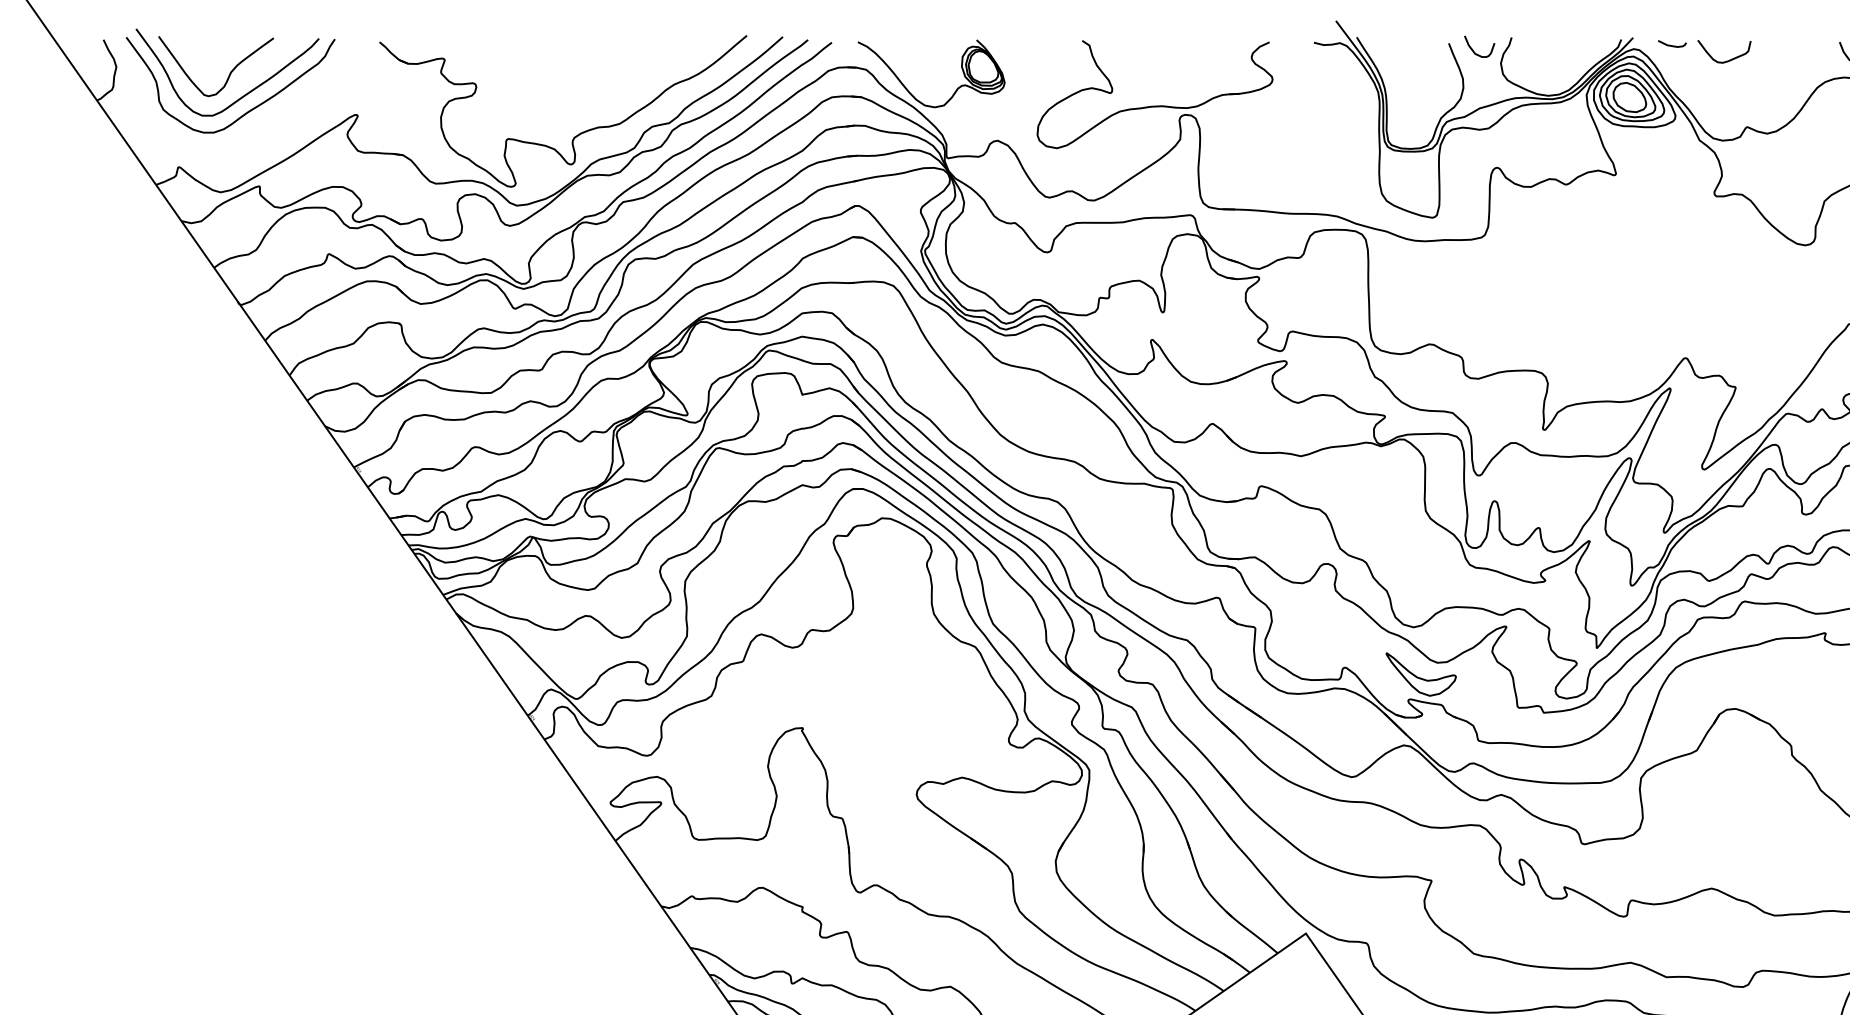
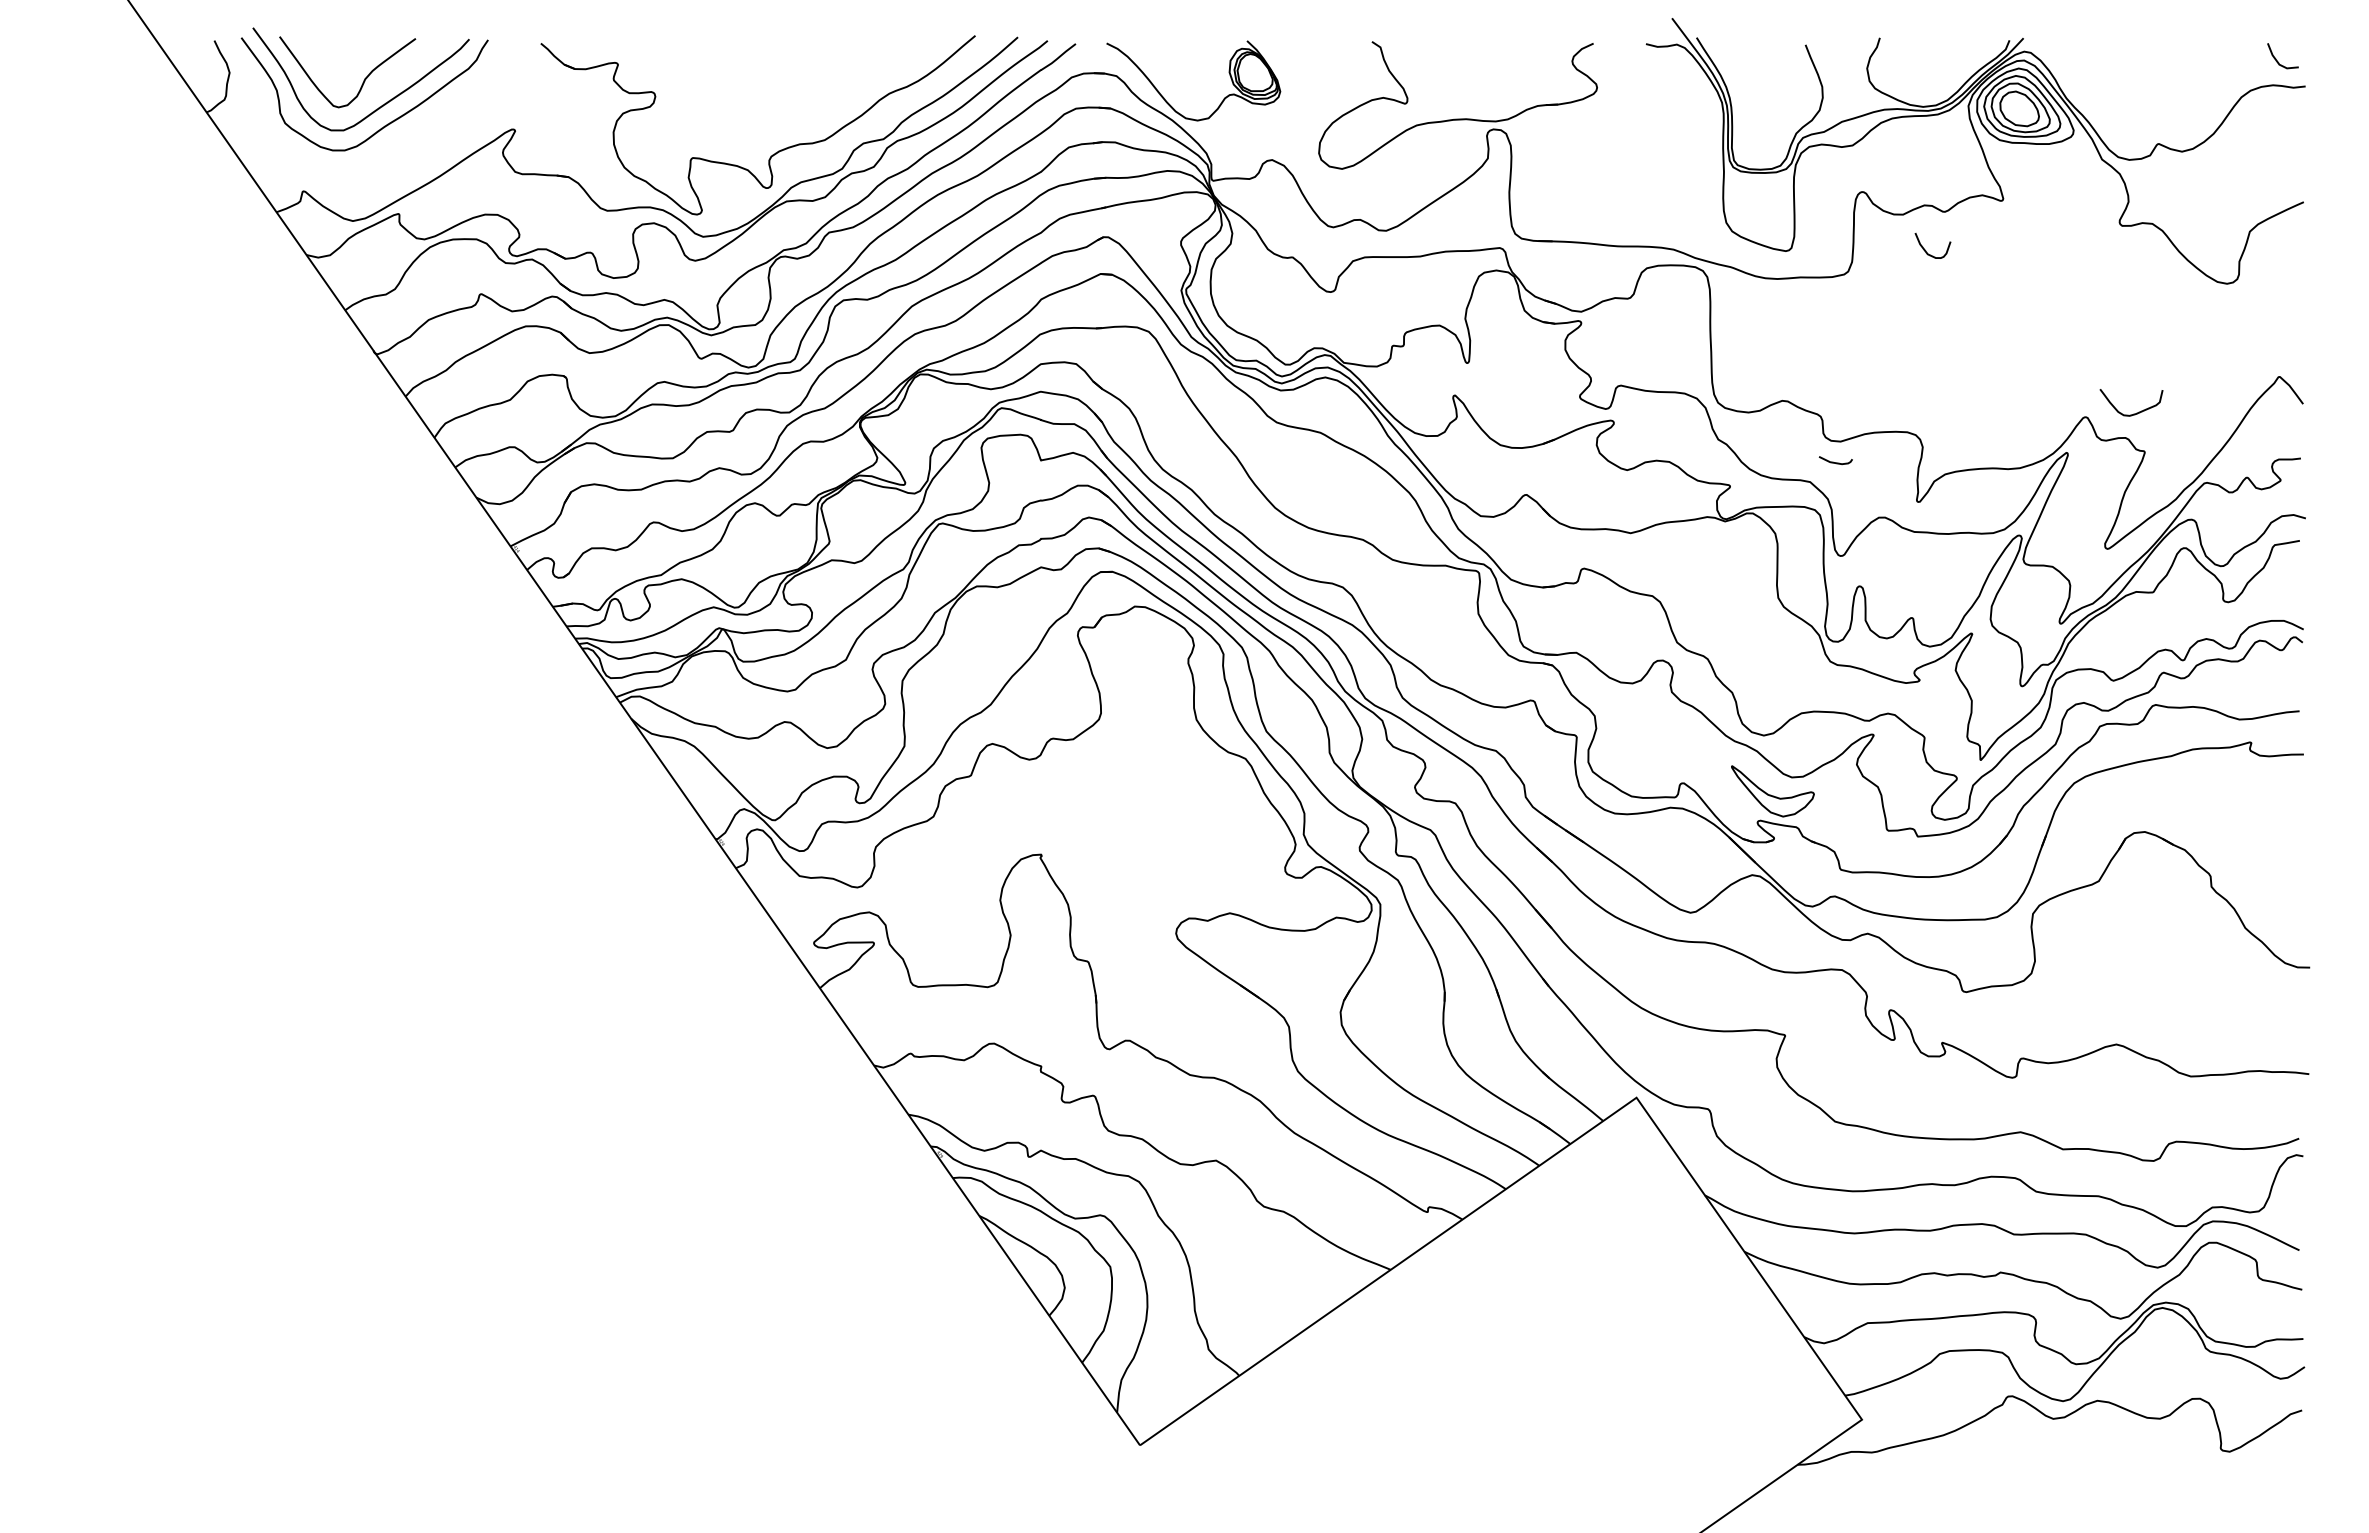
curve: (1672, 45) -> (1835, 462), moved
curve: (1474, 50) -> (1926, 250), moved
curve: (1728, 59) -> (2136, 412), moved

